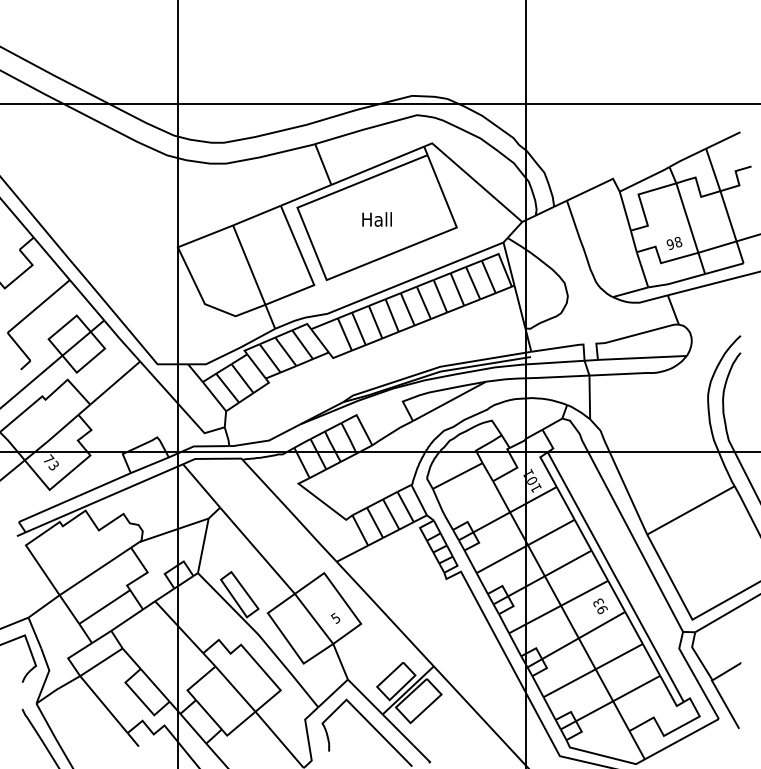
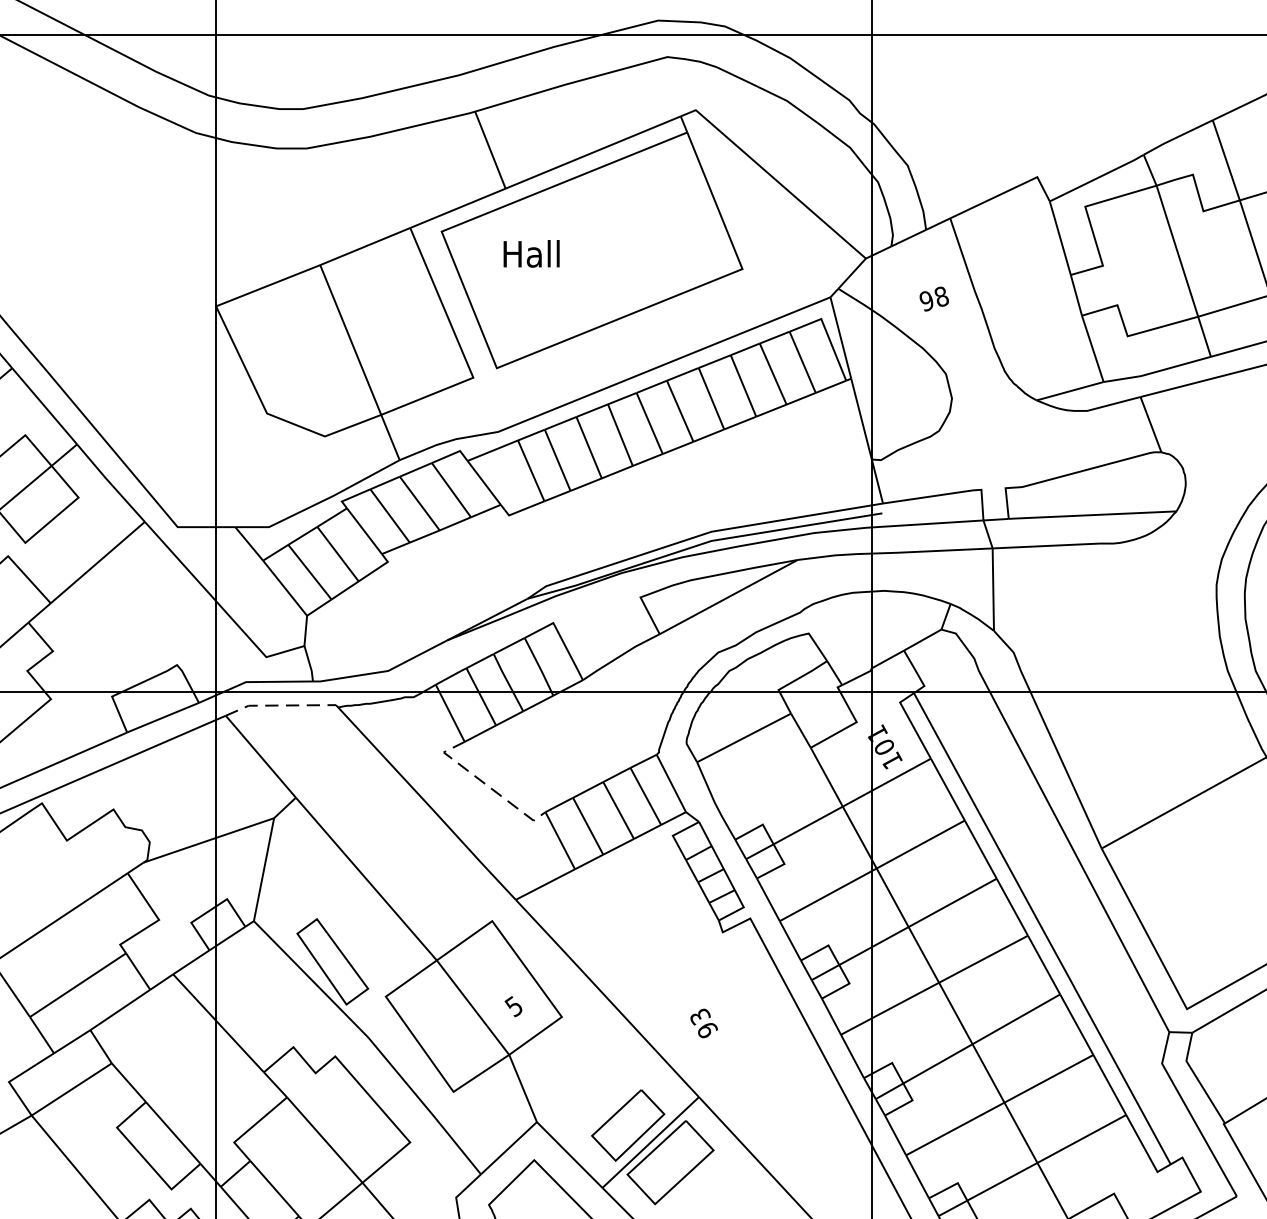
text: (376, 219) -> (530, 253), moved
text: (674, 243) -> (934, 299), moved
line: (212, 458) -> (281, 704), solid -> dashed
line: (320, 500) -> (485, 784), solid -> dashed
text: (600, 606) -> (704, 1023), moved

